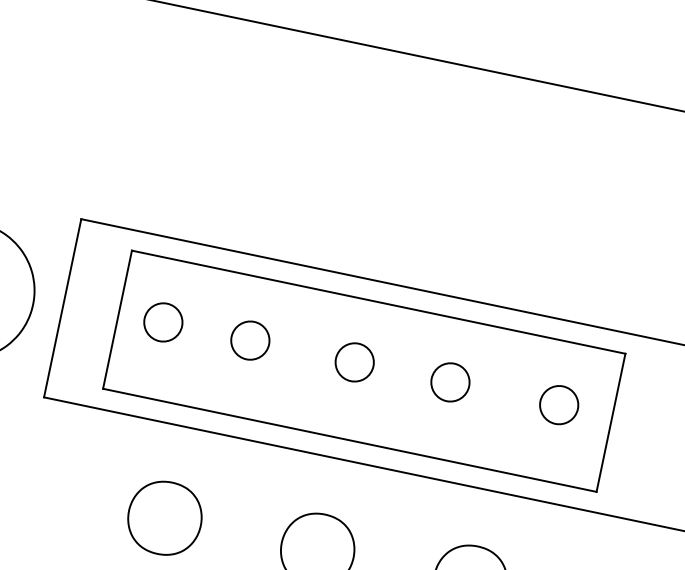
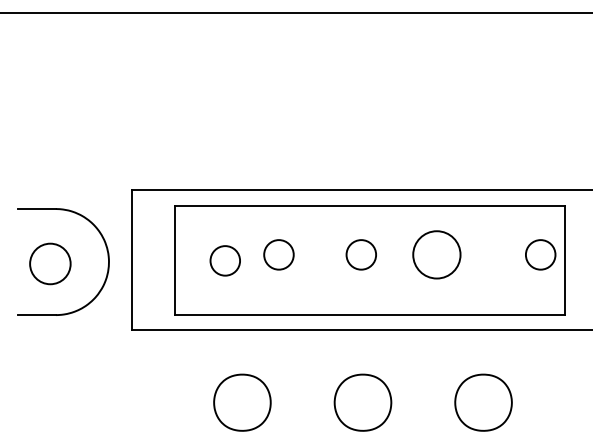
circle: (162, 321) -> (224, 260), moved
circle: (450, 381) -> (436, 254), size x1.6
circle: (559, 404) -> (540, 254), moved

